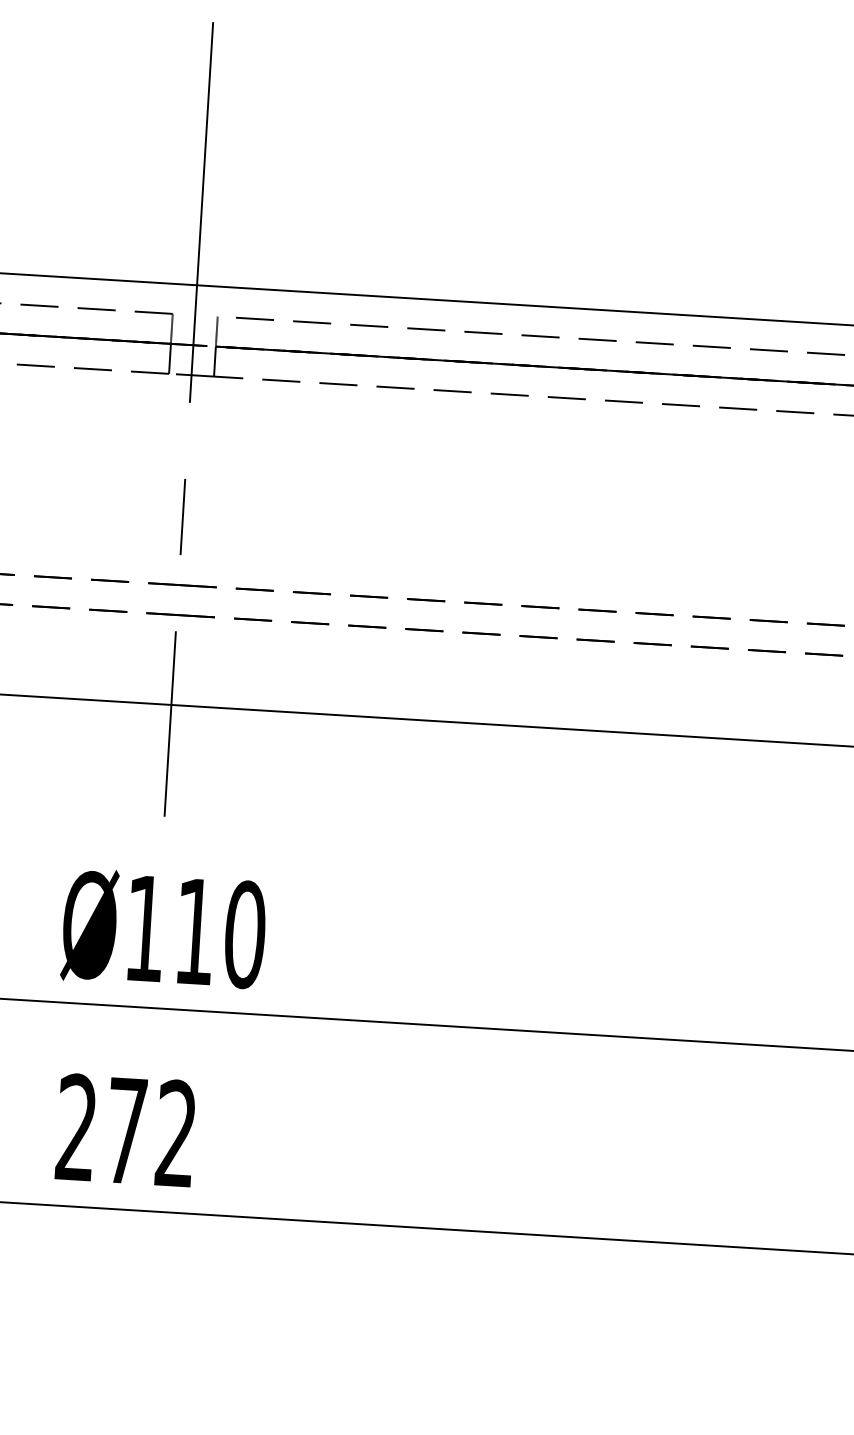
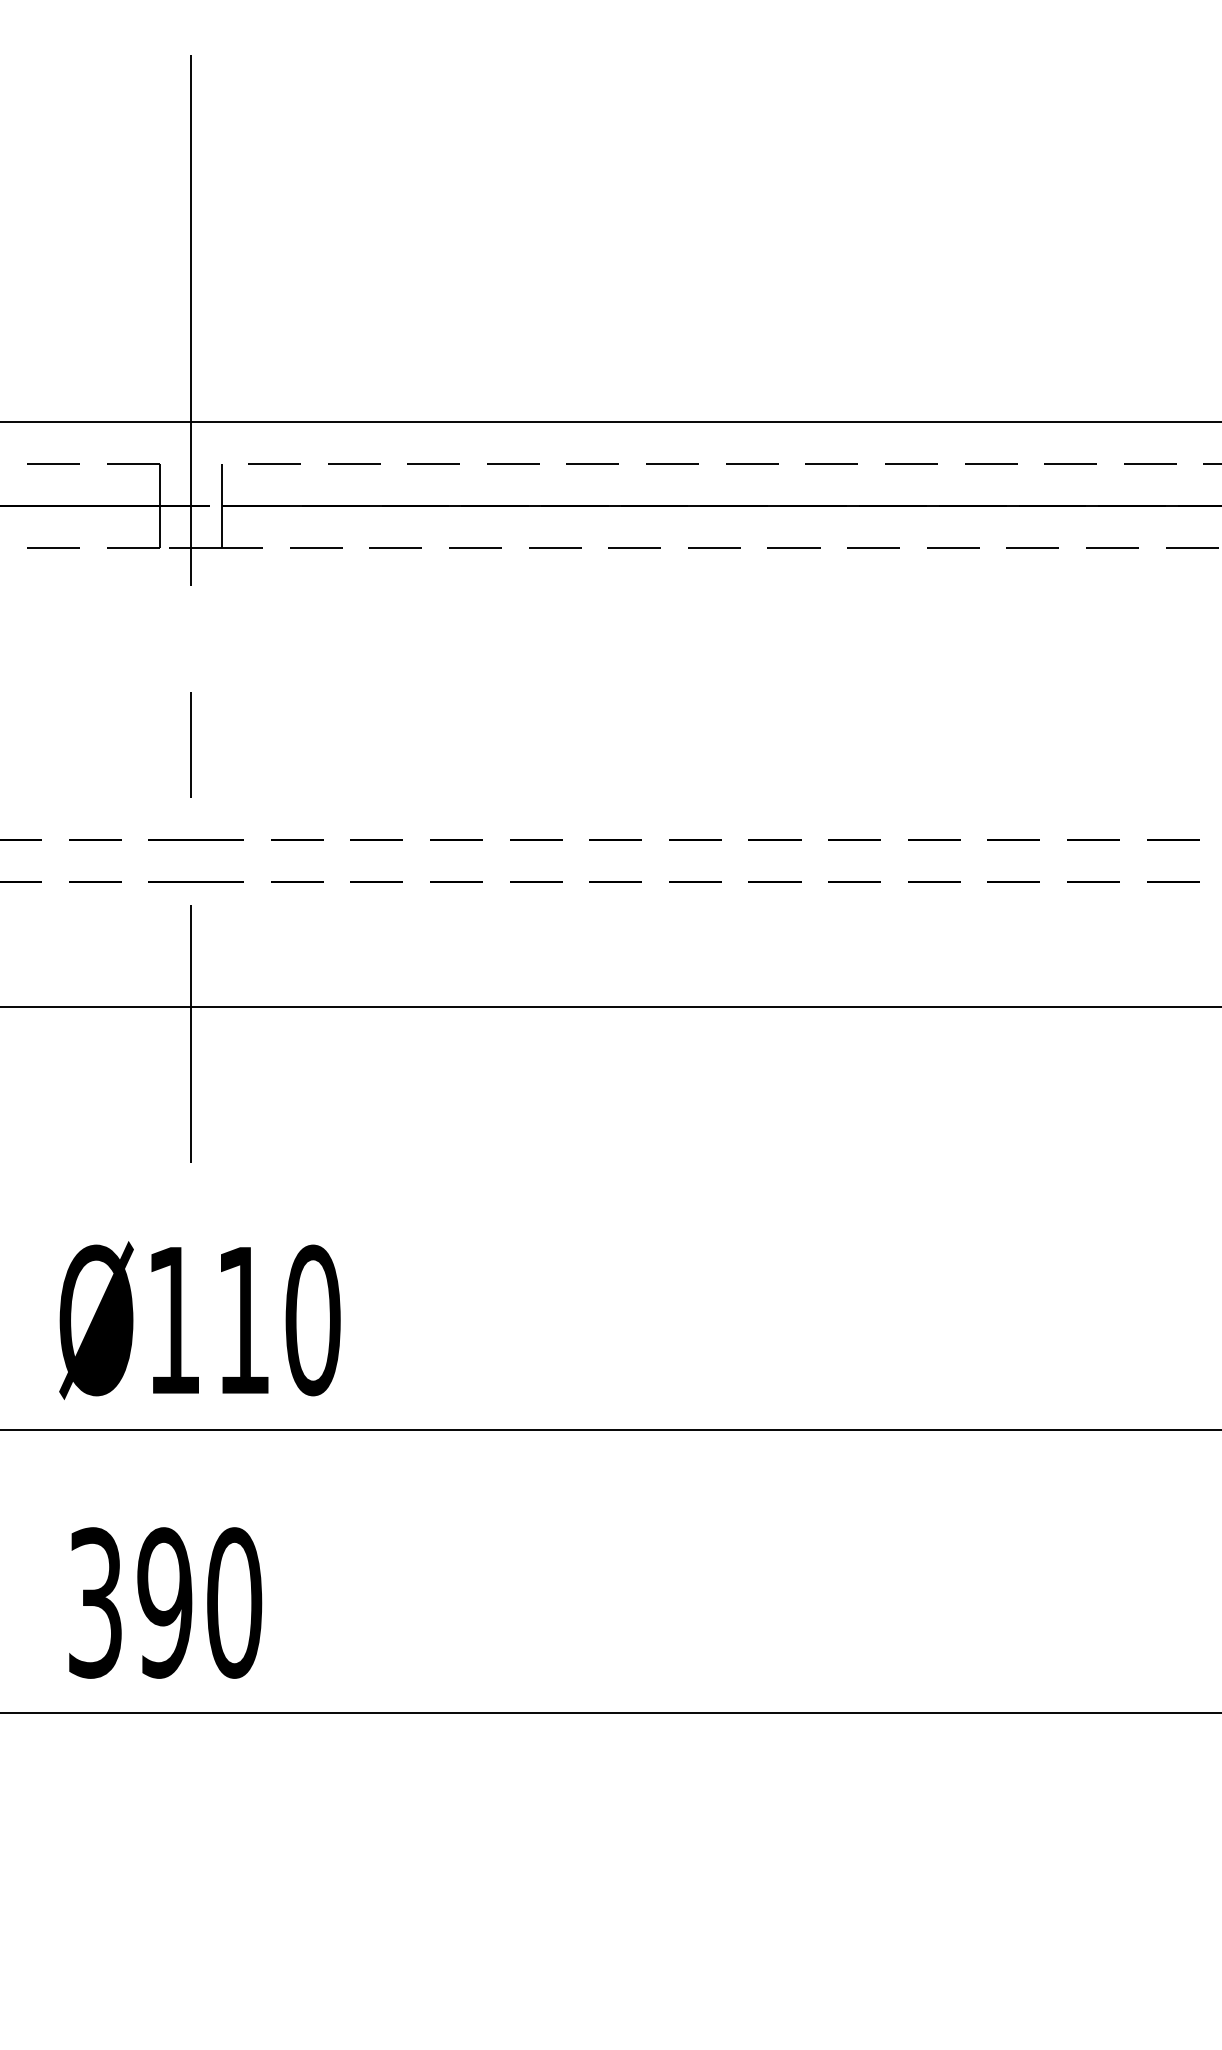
text: (126, 1130) -> (165, 1602), 272 -> 390

